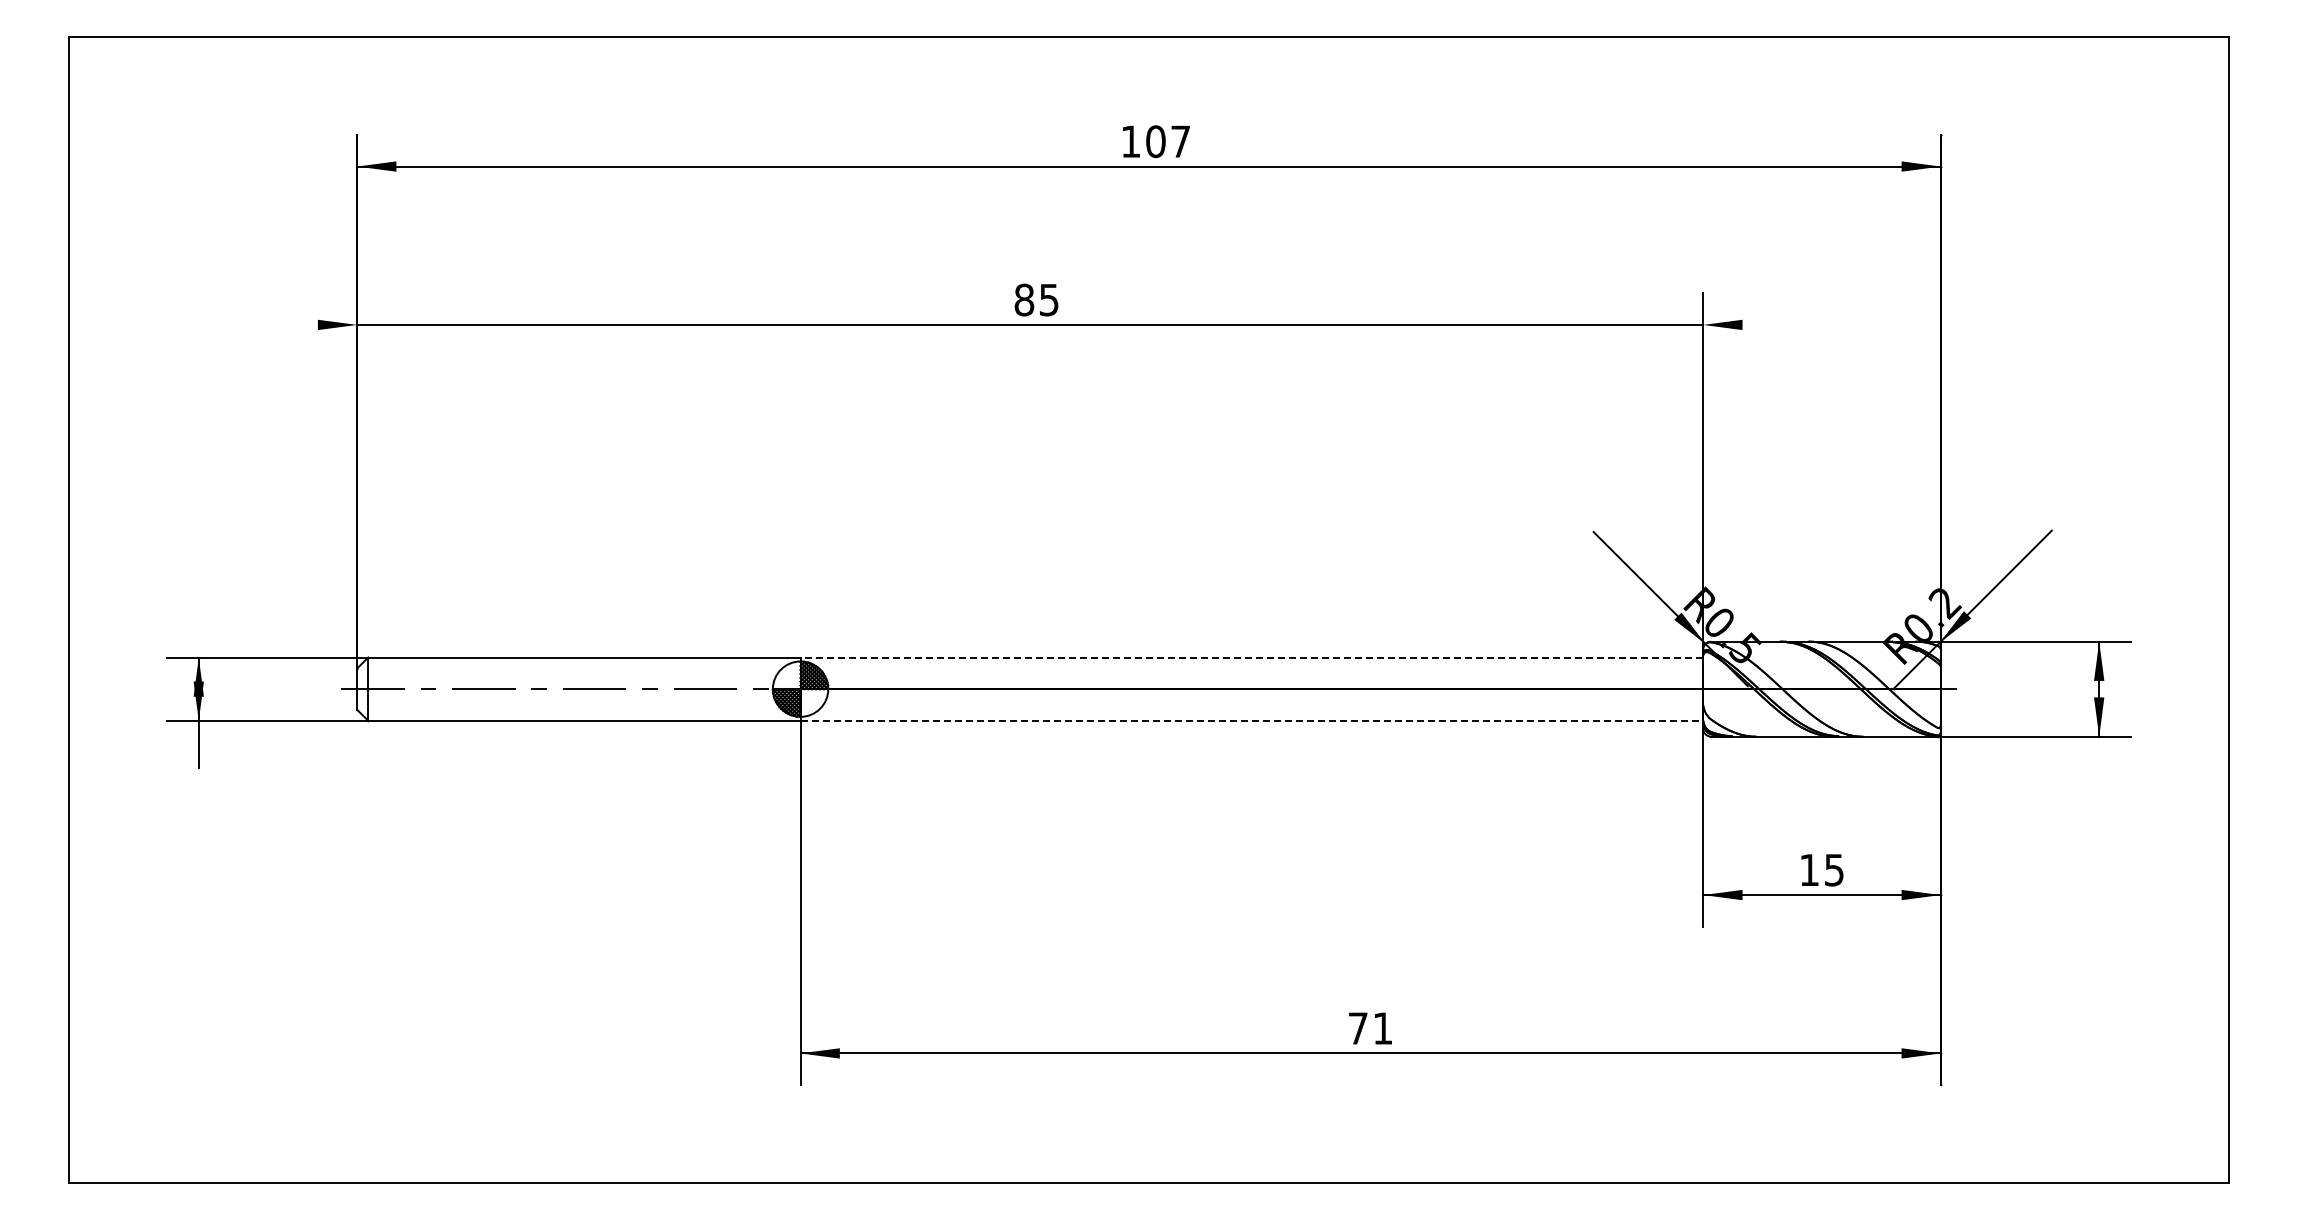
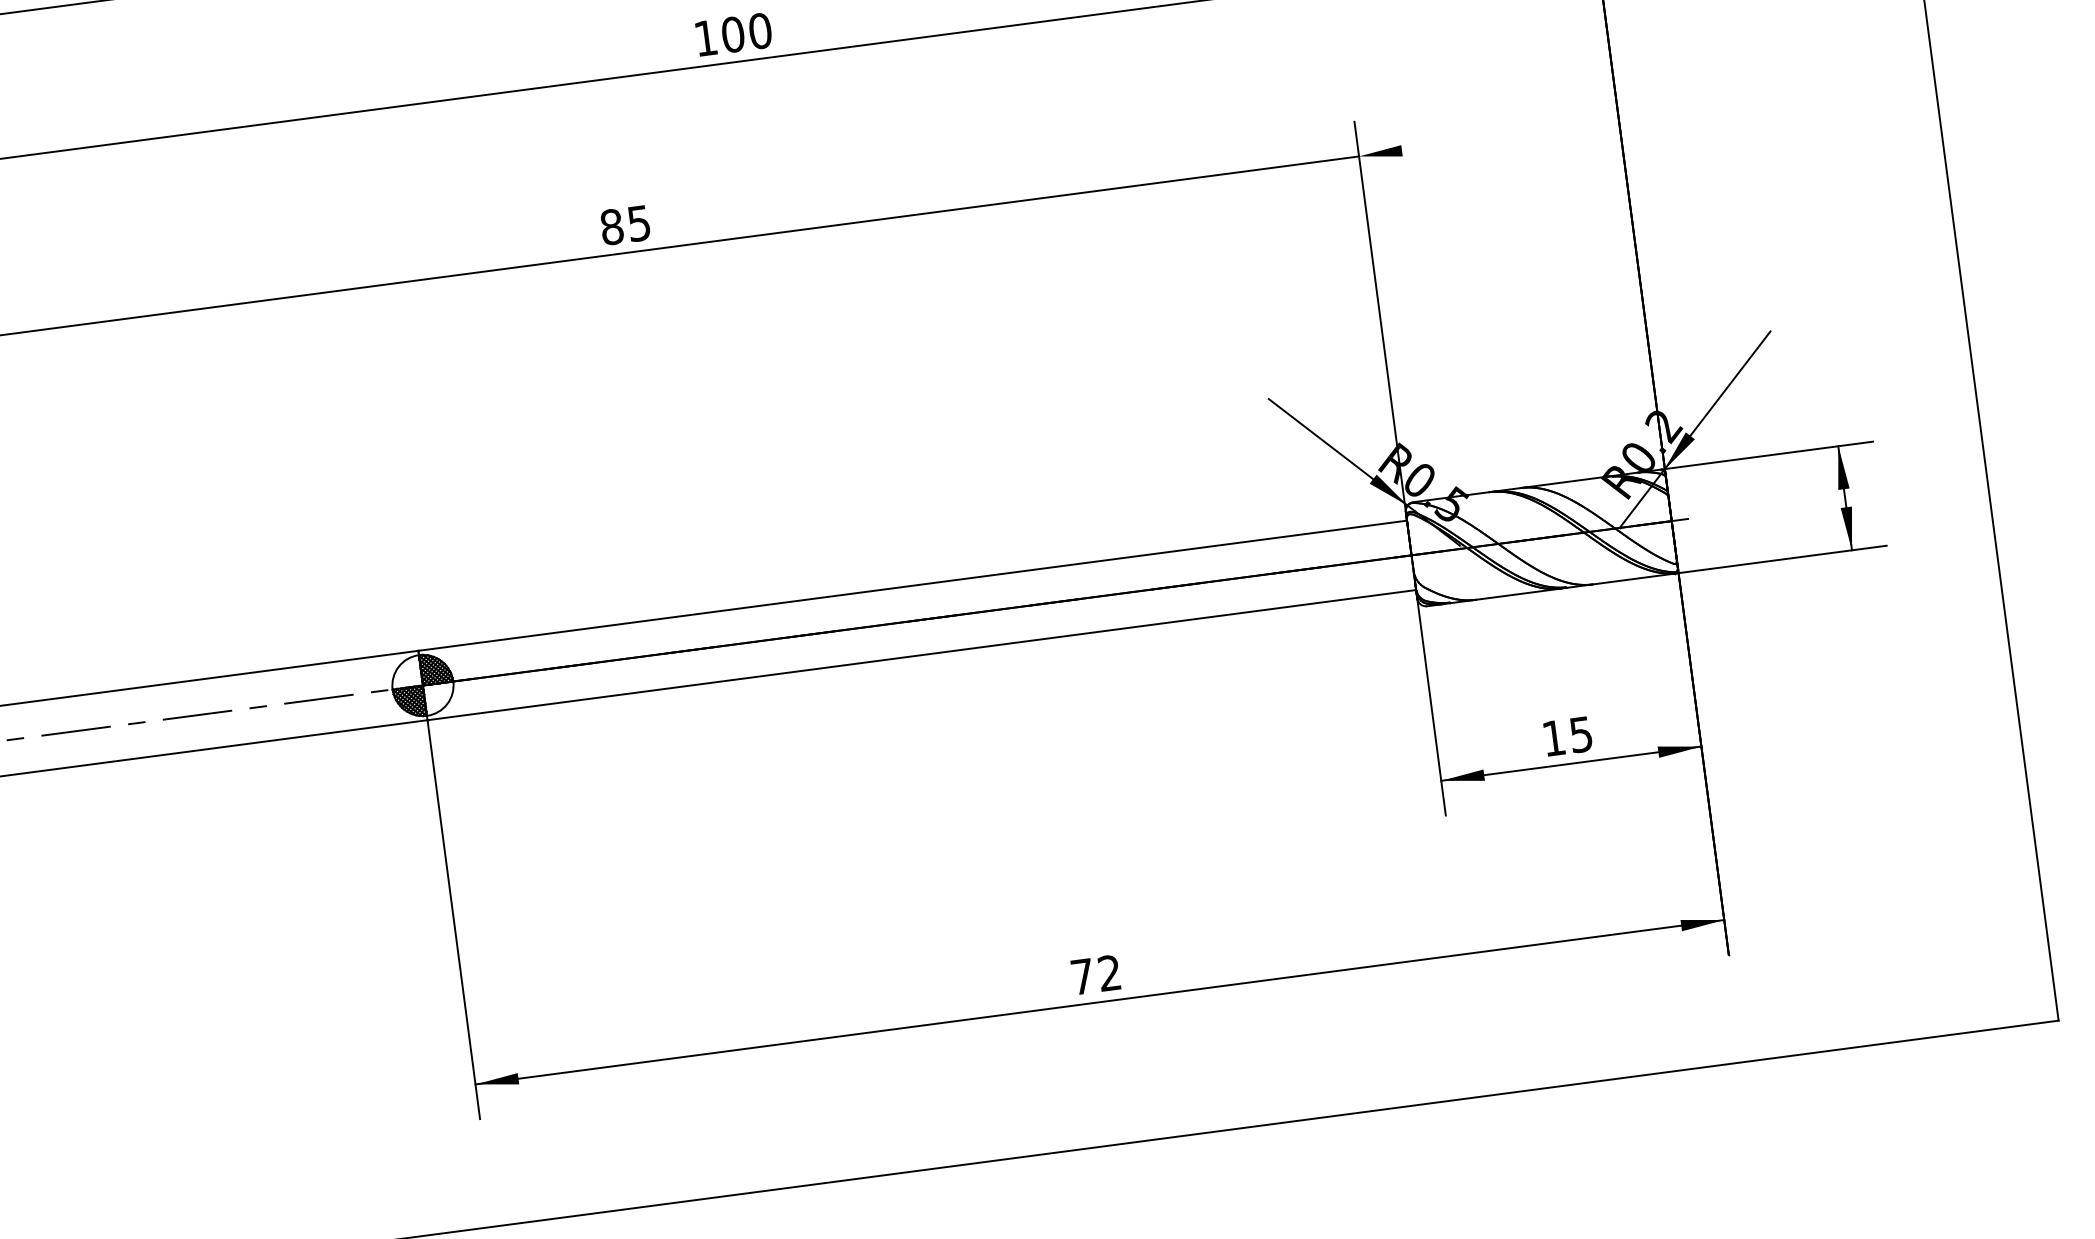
text: (1180, 141) -> (760, 30), 107 -> 100
line: (1251, 657) -> (912, 585), dashed -> solid
line: (1252, 720) -> (922, 654), dashed -> solid
text: (1382, 1028) -> (1109, 973), 71 -> 72

